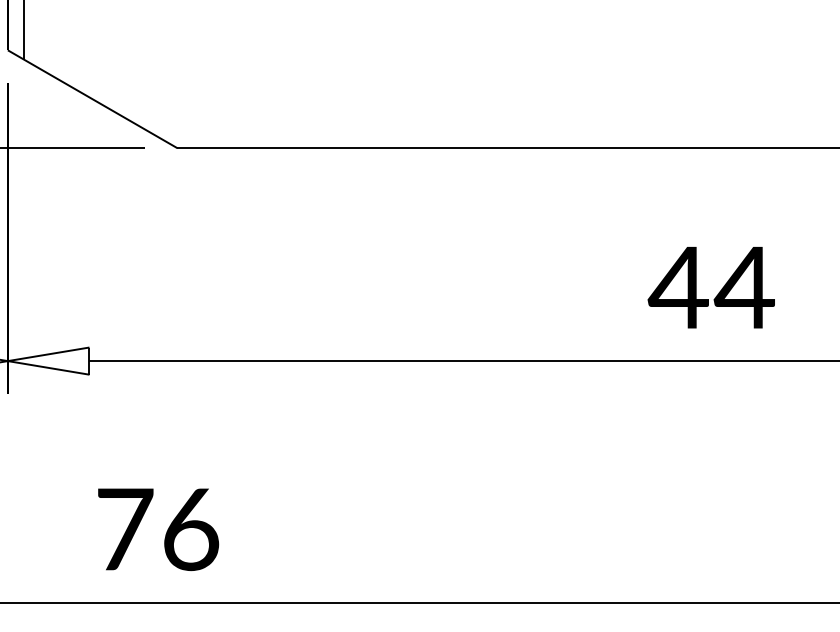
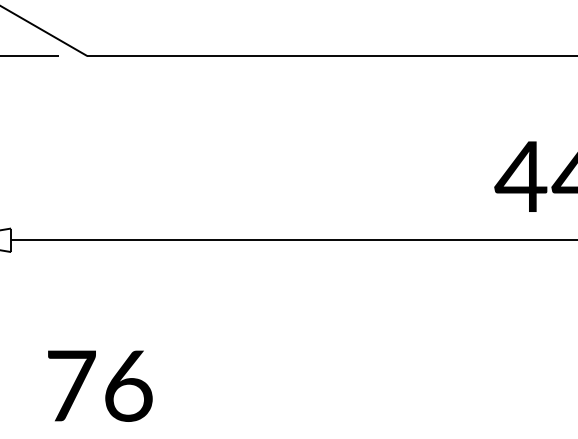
text: (158, 529) -> (100, 386), moved

